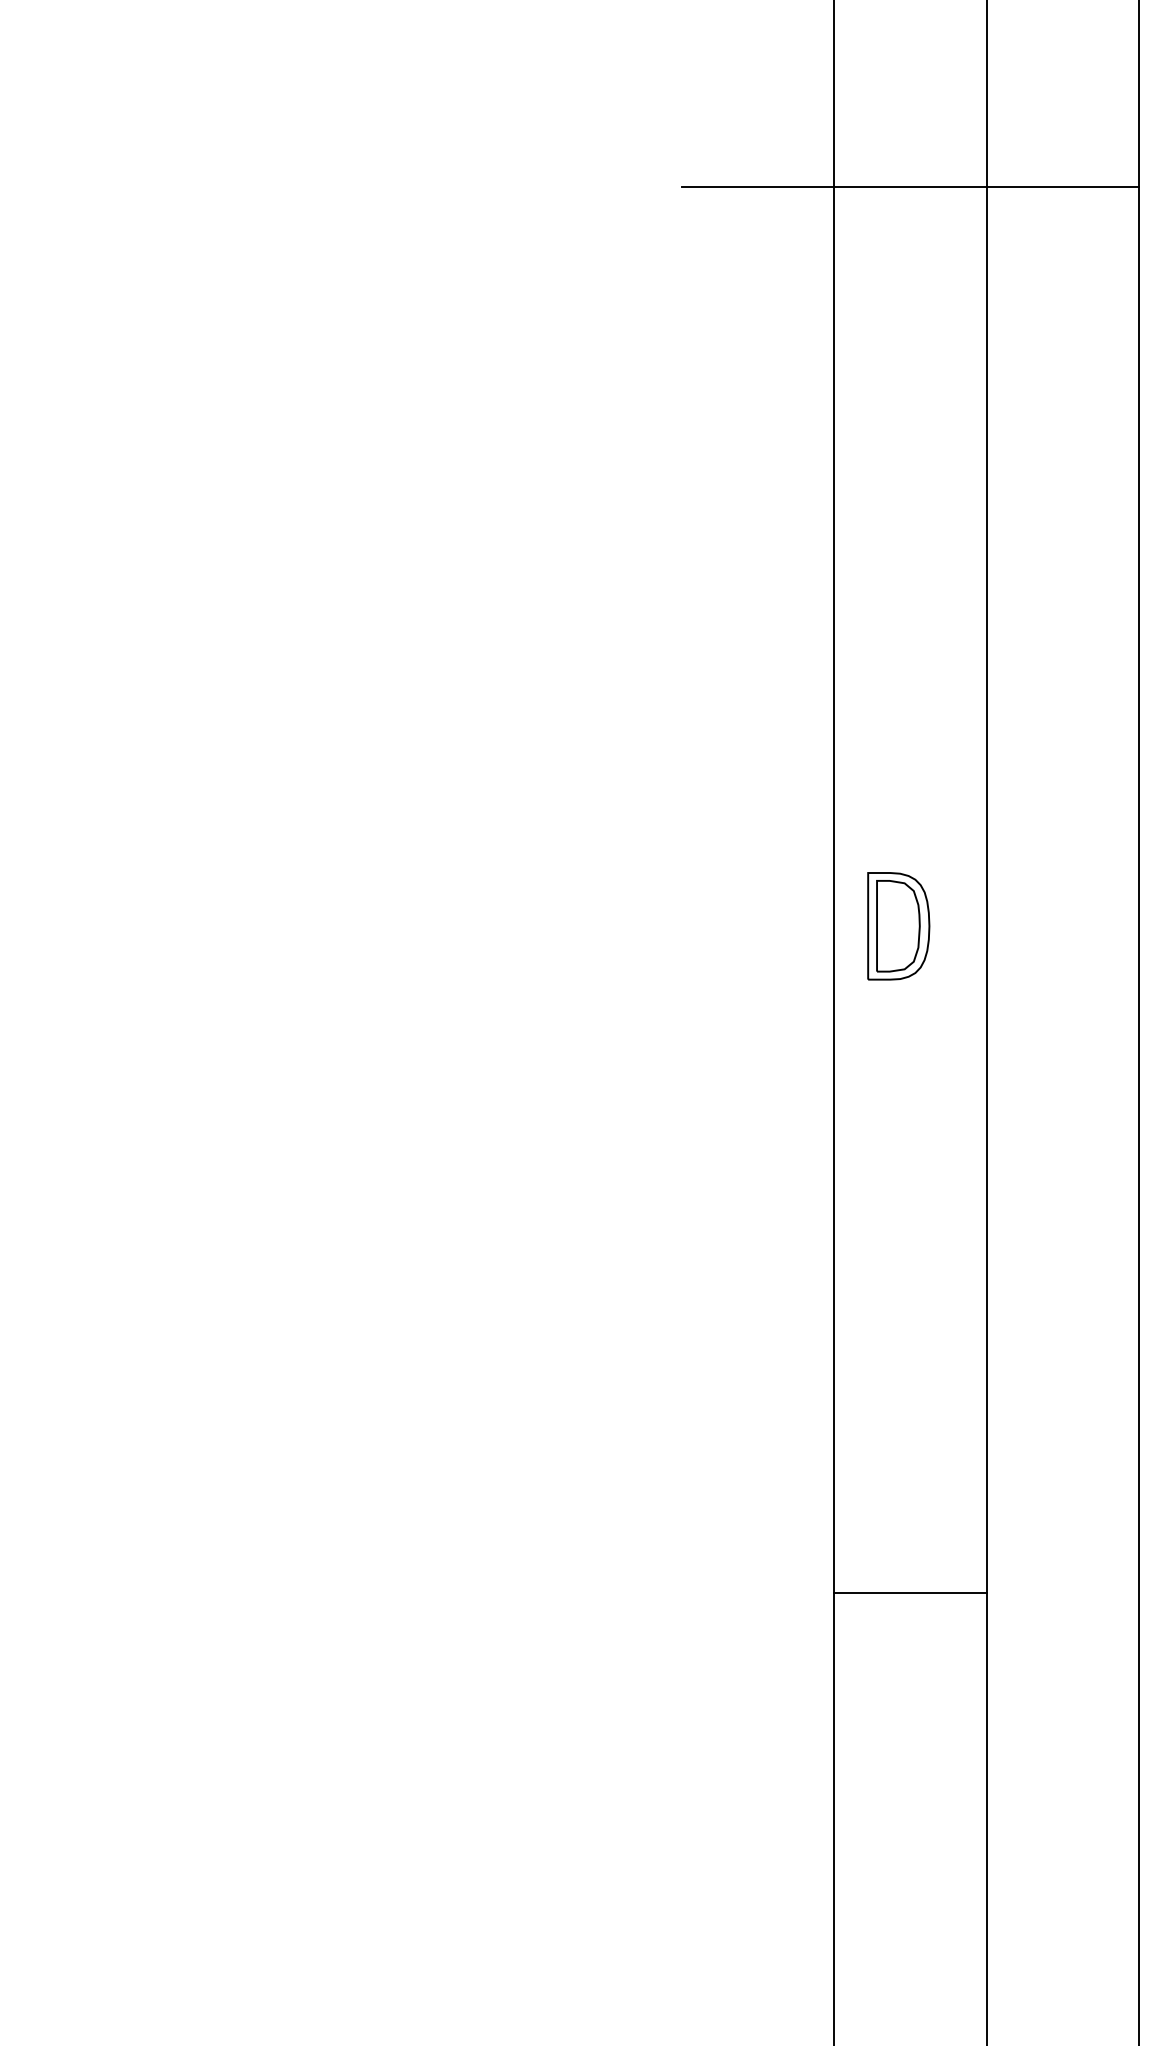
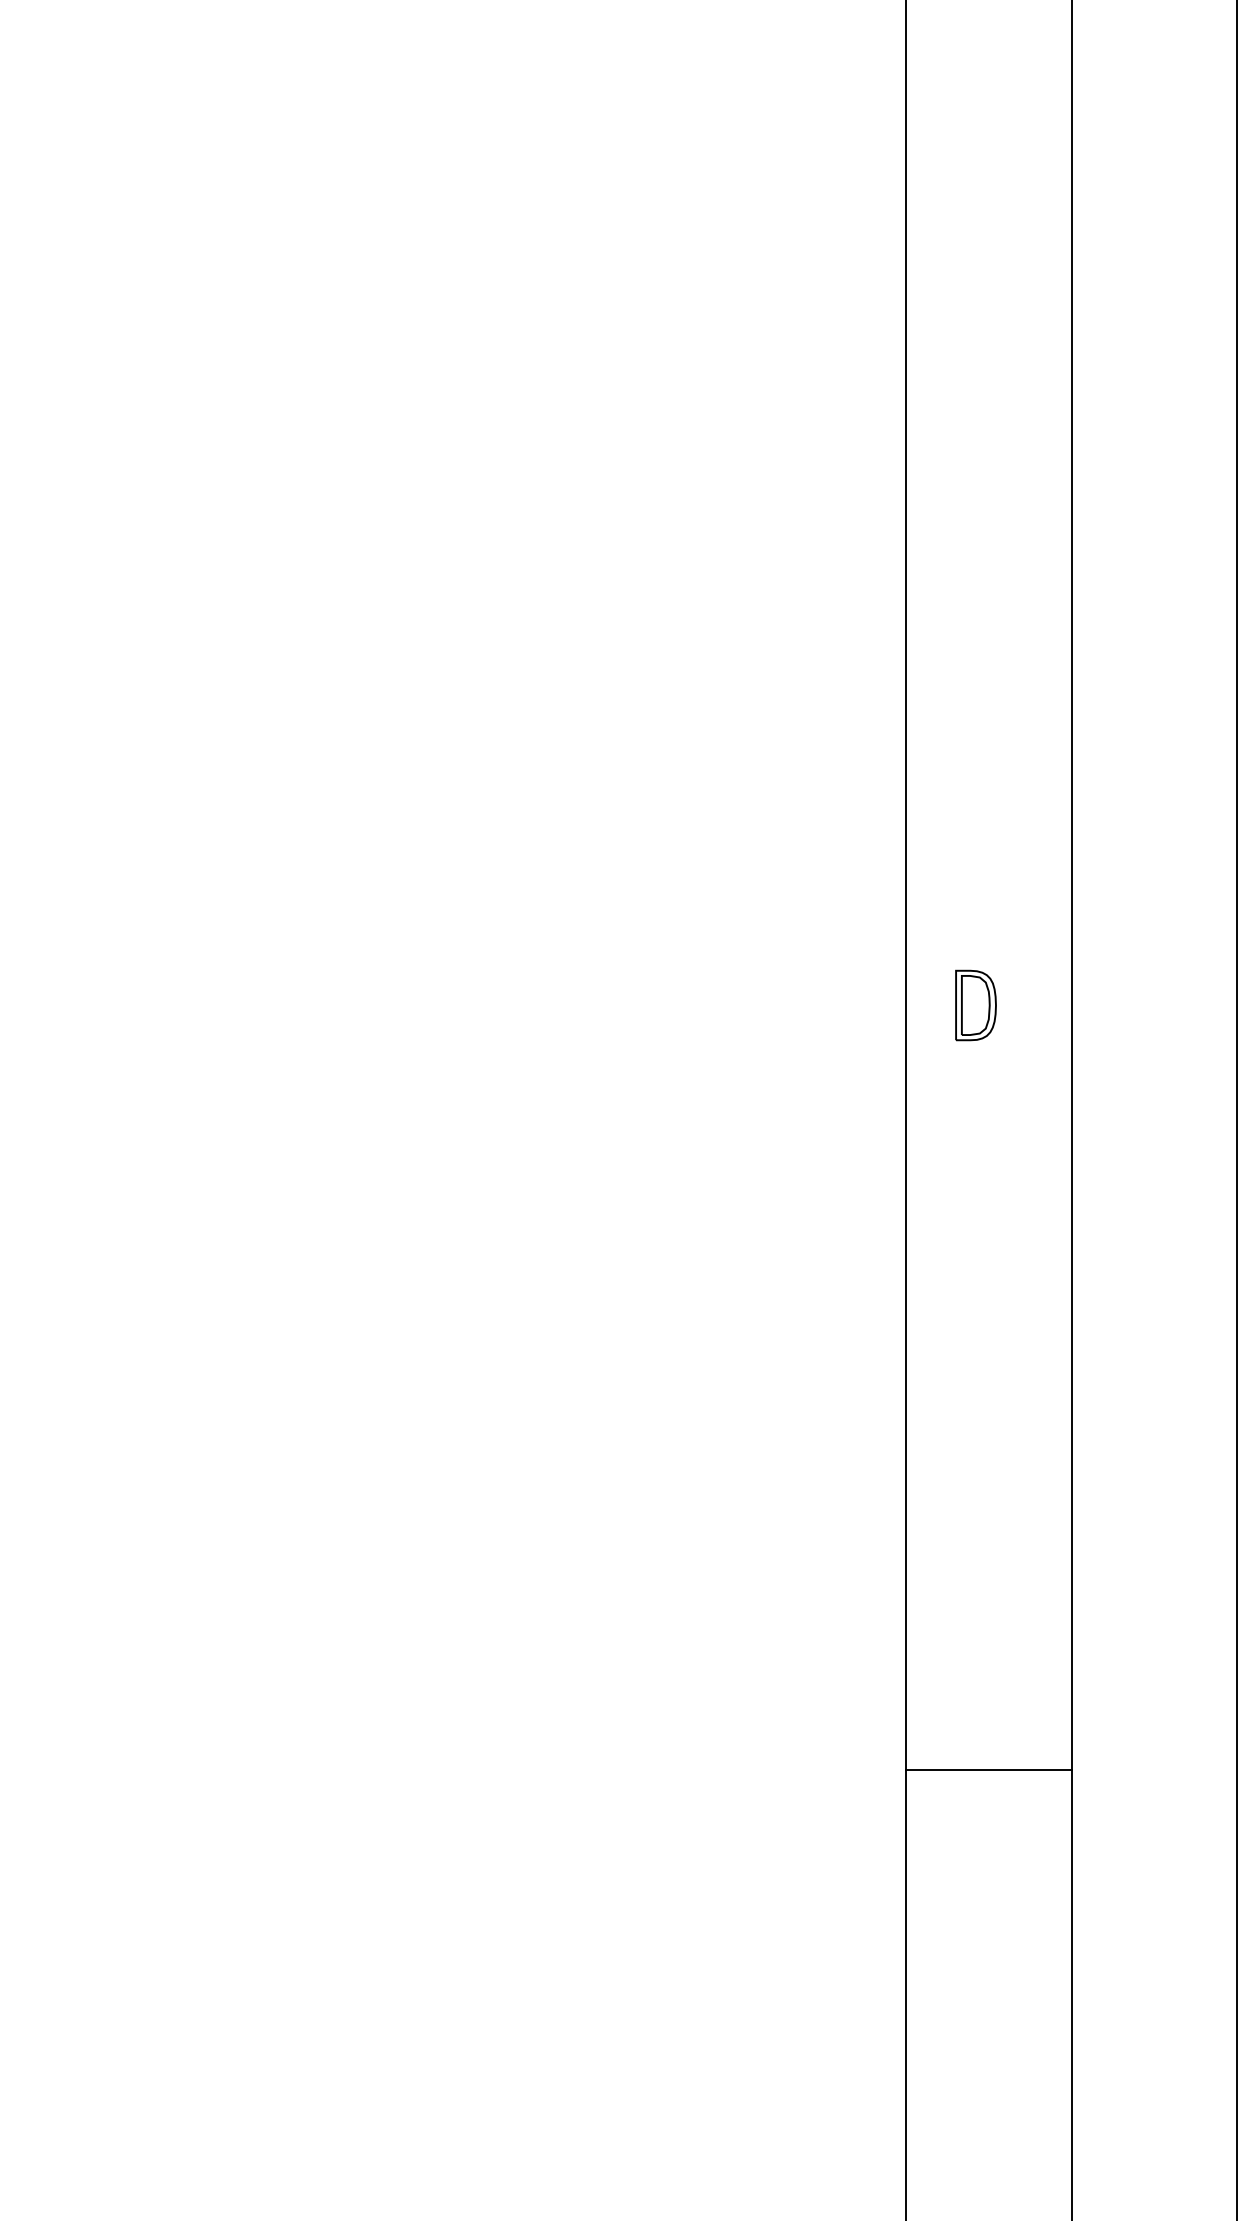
line: (910, 186) -> (988, 202), removed
part: (898, 926) -> (975, 1005), size x0.6
line: (910, 1593) -> (988, 1769), moved

